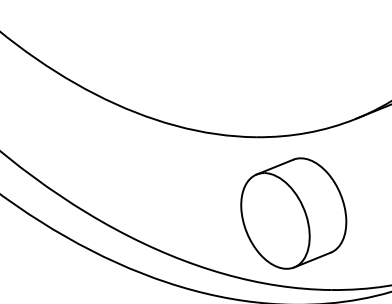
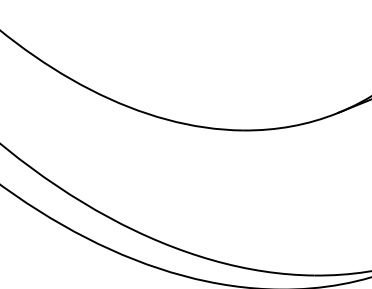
part: (293, 213) -> (278, 202), removed

